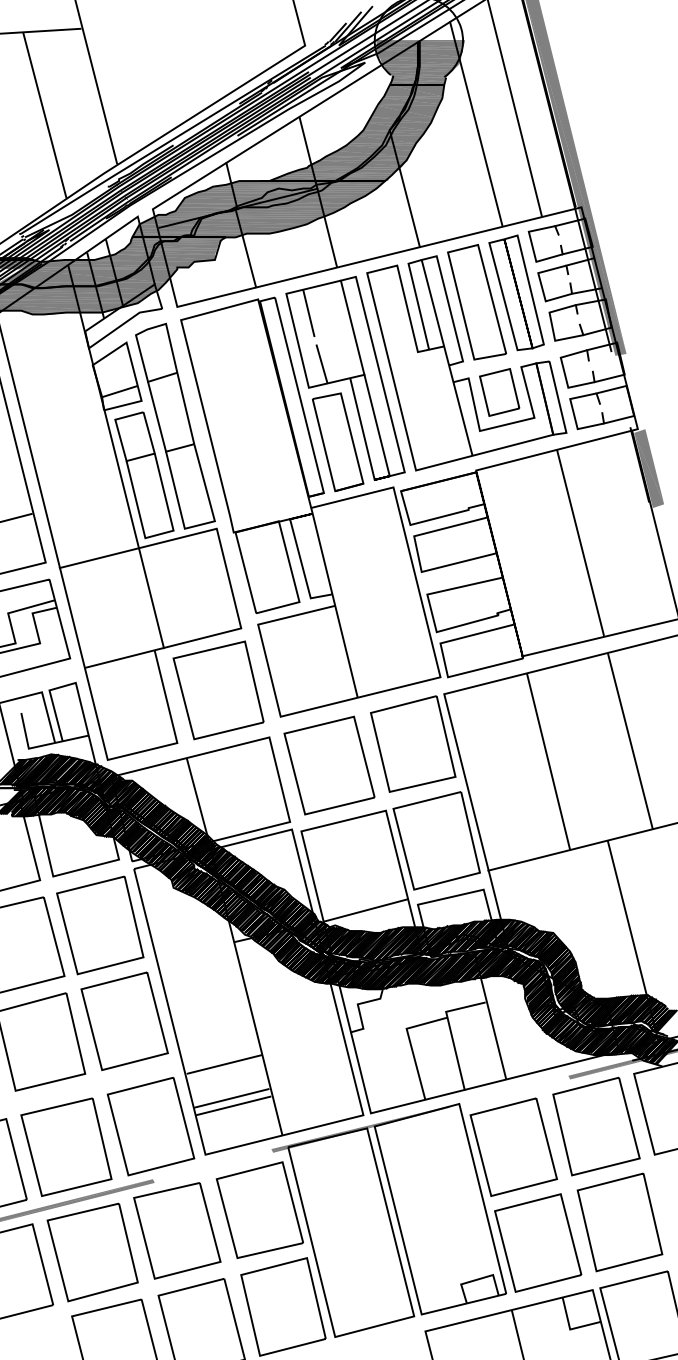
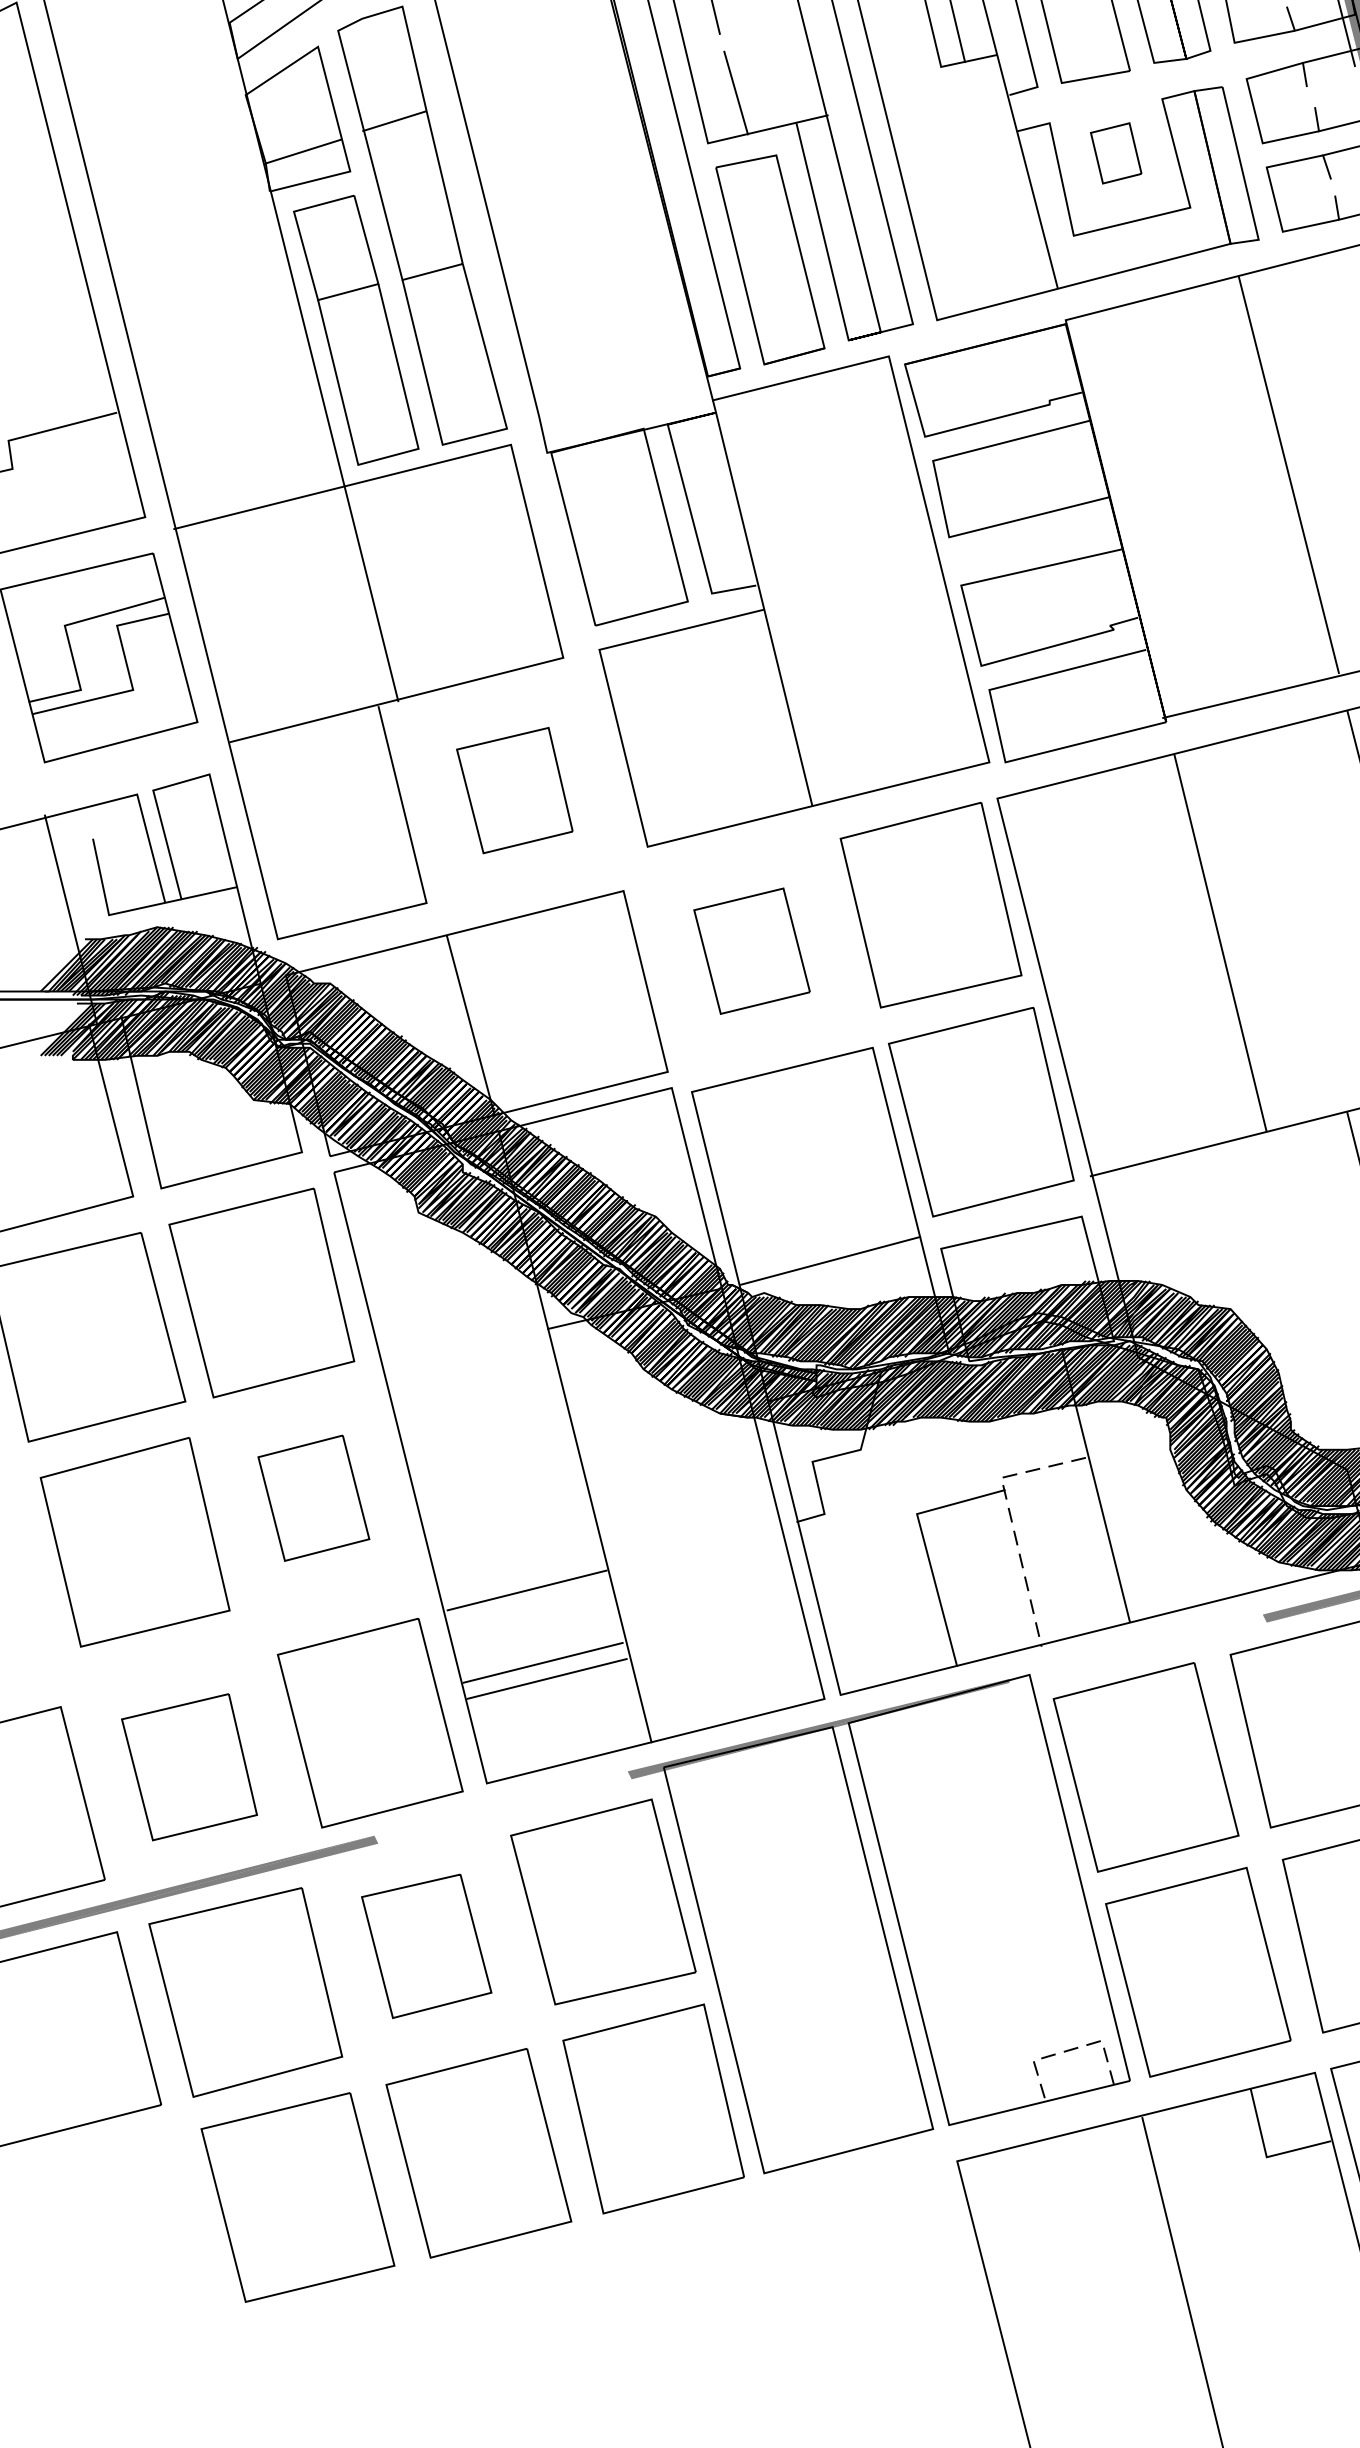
part: (499, 392) -> (1115, 153), size x0.6
part: (218, 690) -> (514, 790), size x0.6
part: (329, 765) -> (752, 951), size x0.6
part: (124, 1021) -> (313, 1498), size x0.6
line: (450, 1031) -> (1010, 1519), solid -> dashed
part: (66, 1146) -> (189, 1765), size x0.7
part: (177, 1230) -> (426, 1945), size x0.7
line: (478, 1279) -> (1070, 2050), solid -> dashed

